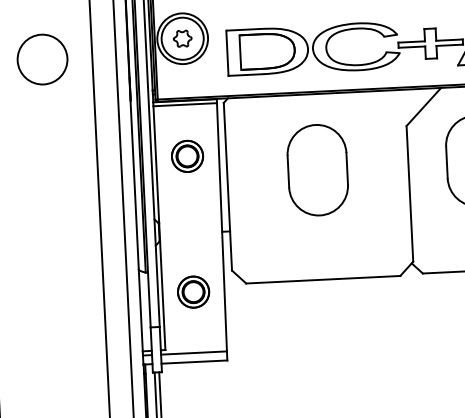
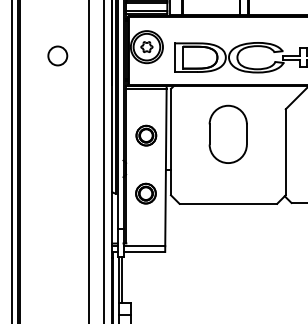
circle: (42, 58) -> (57, 55), size x0.6
part: (187, 156) -> (146, 135), moved
part: (192, 291) -> (145, 193), moved

